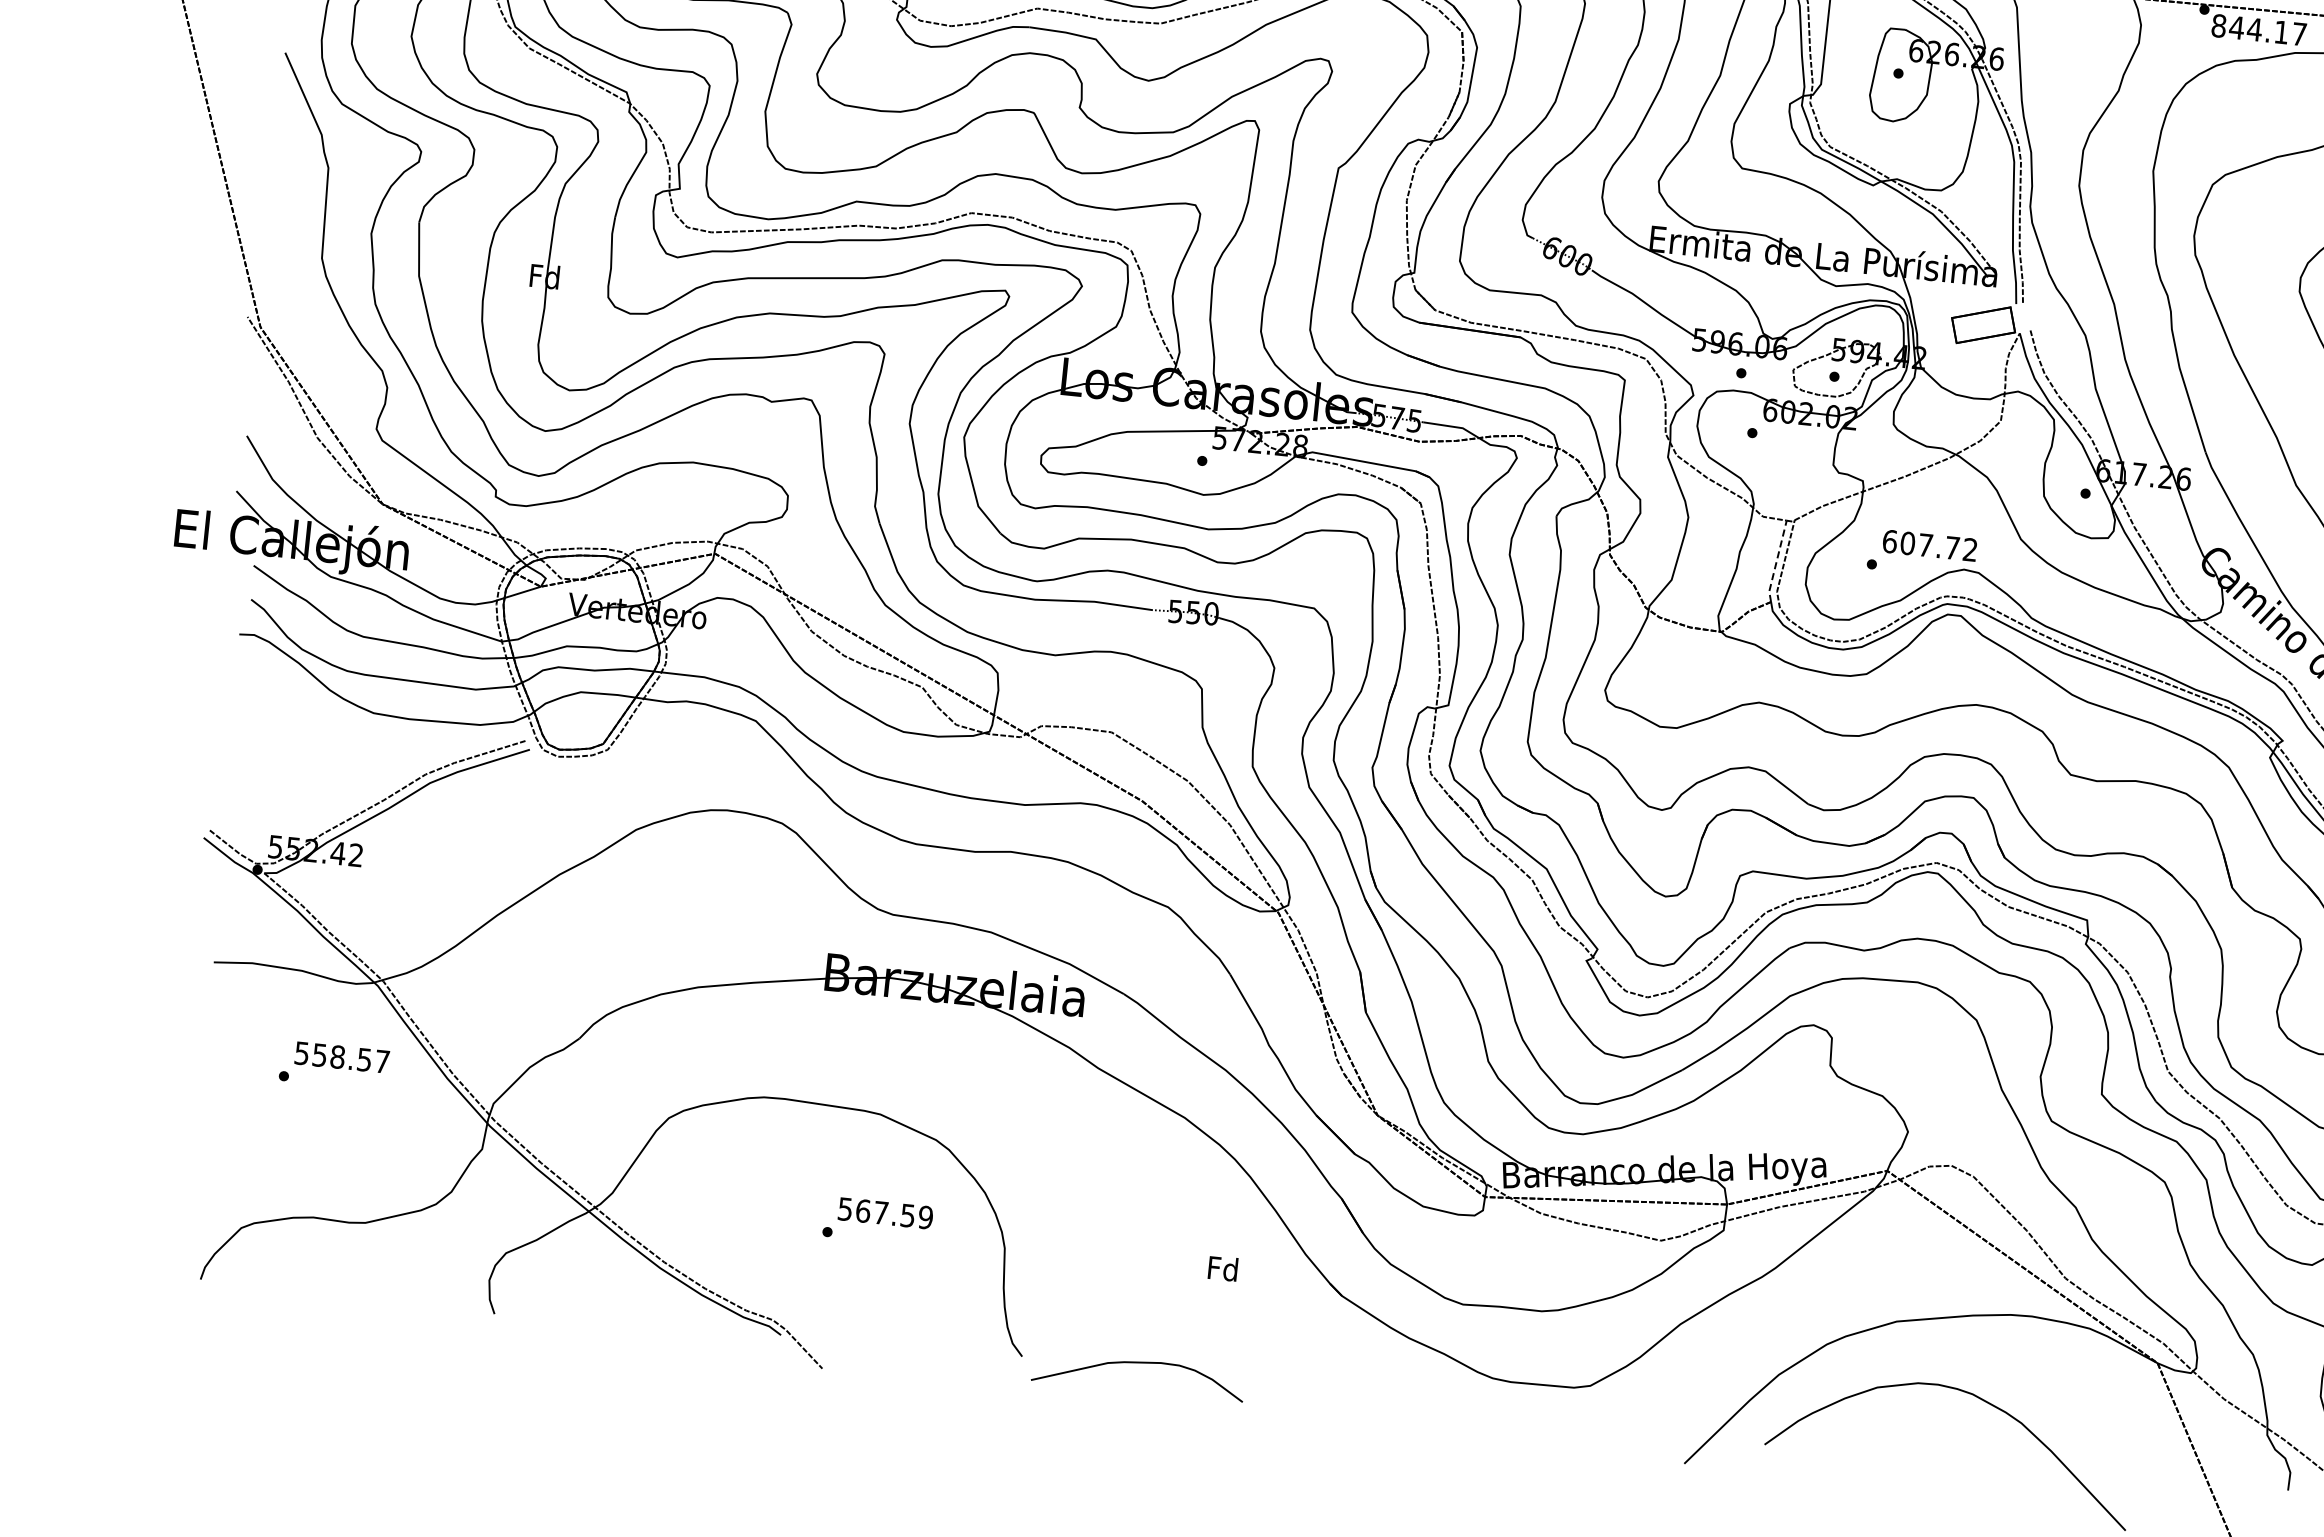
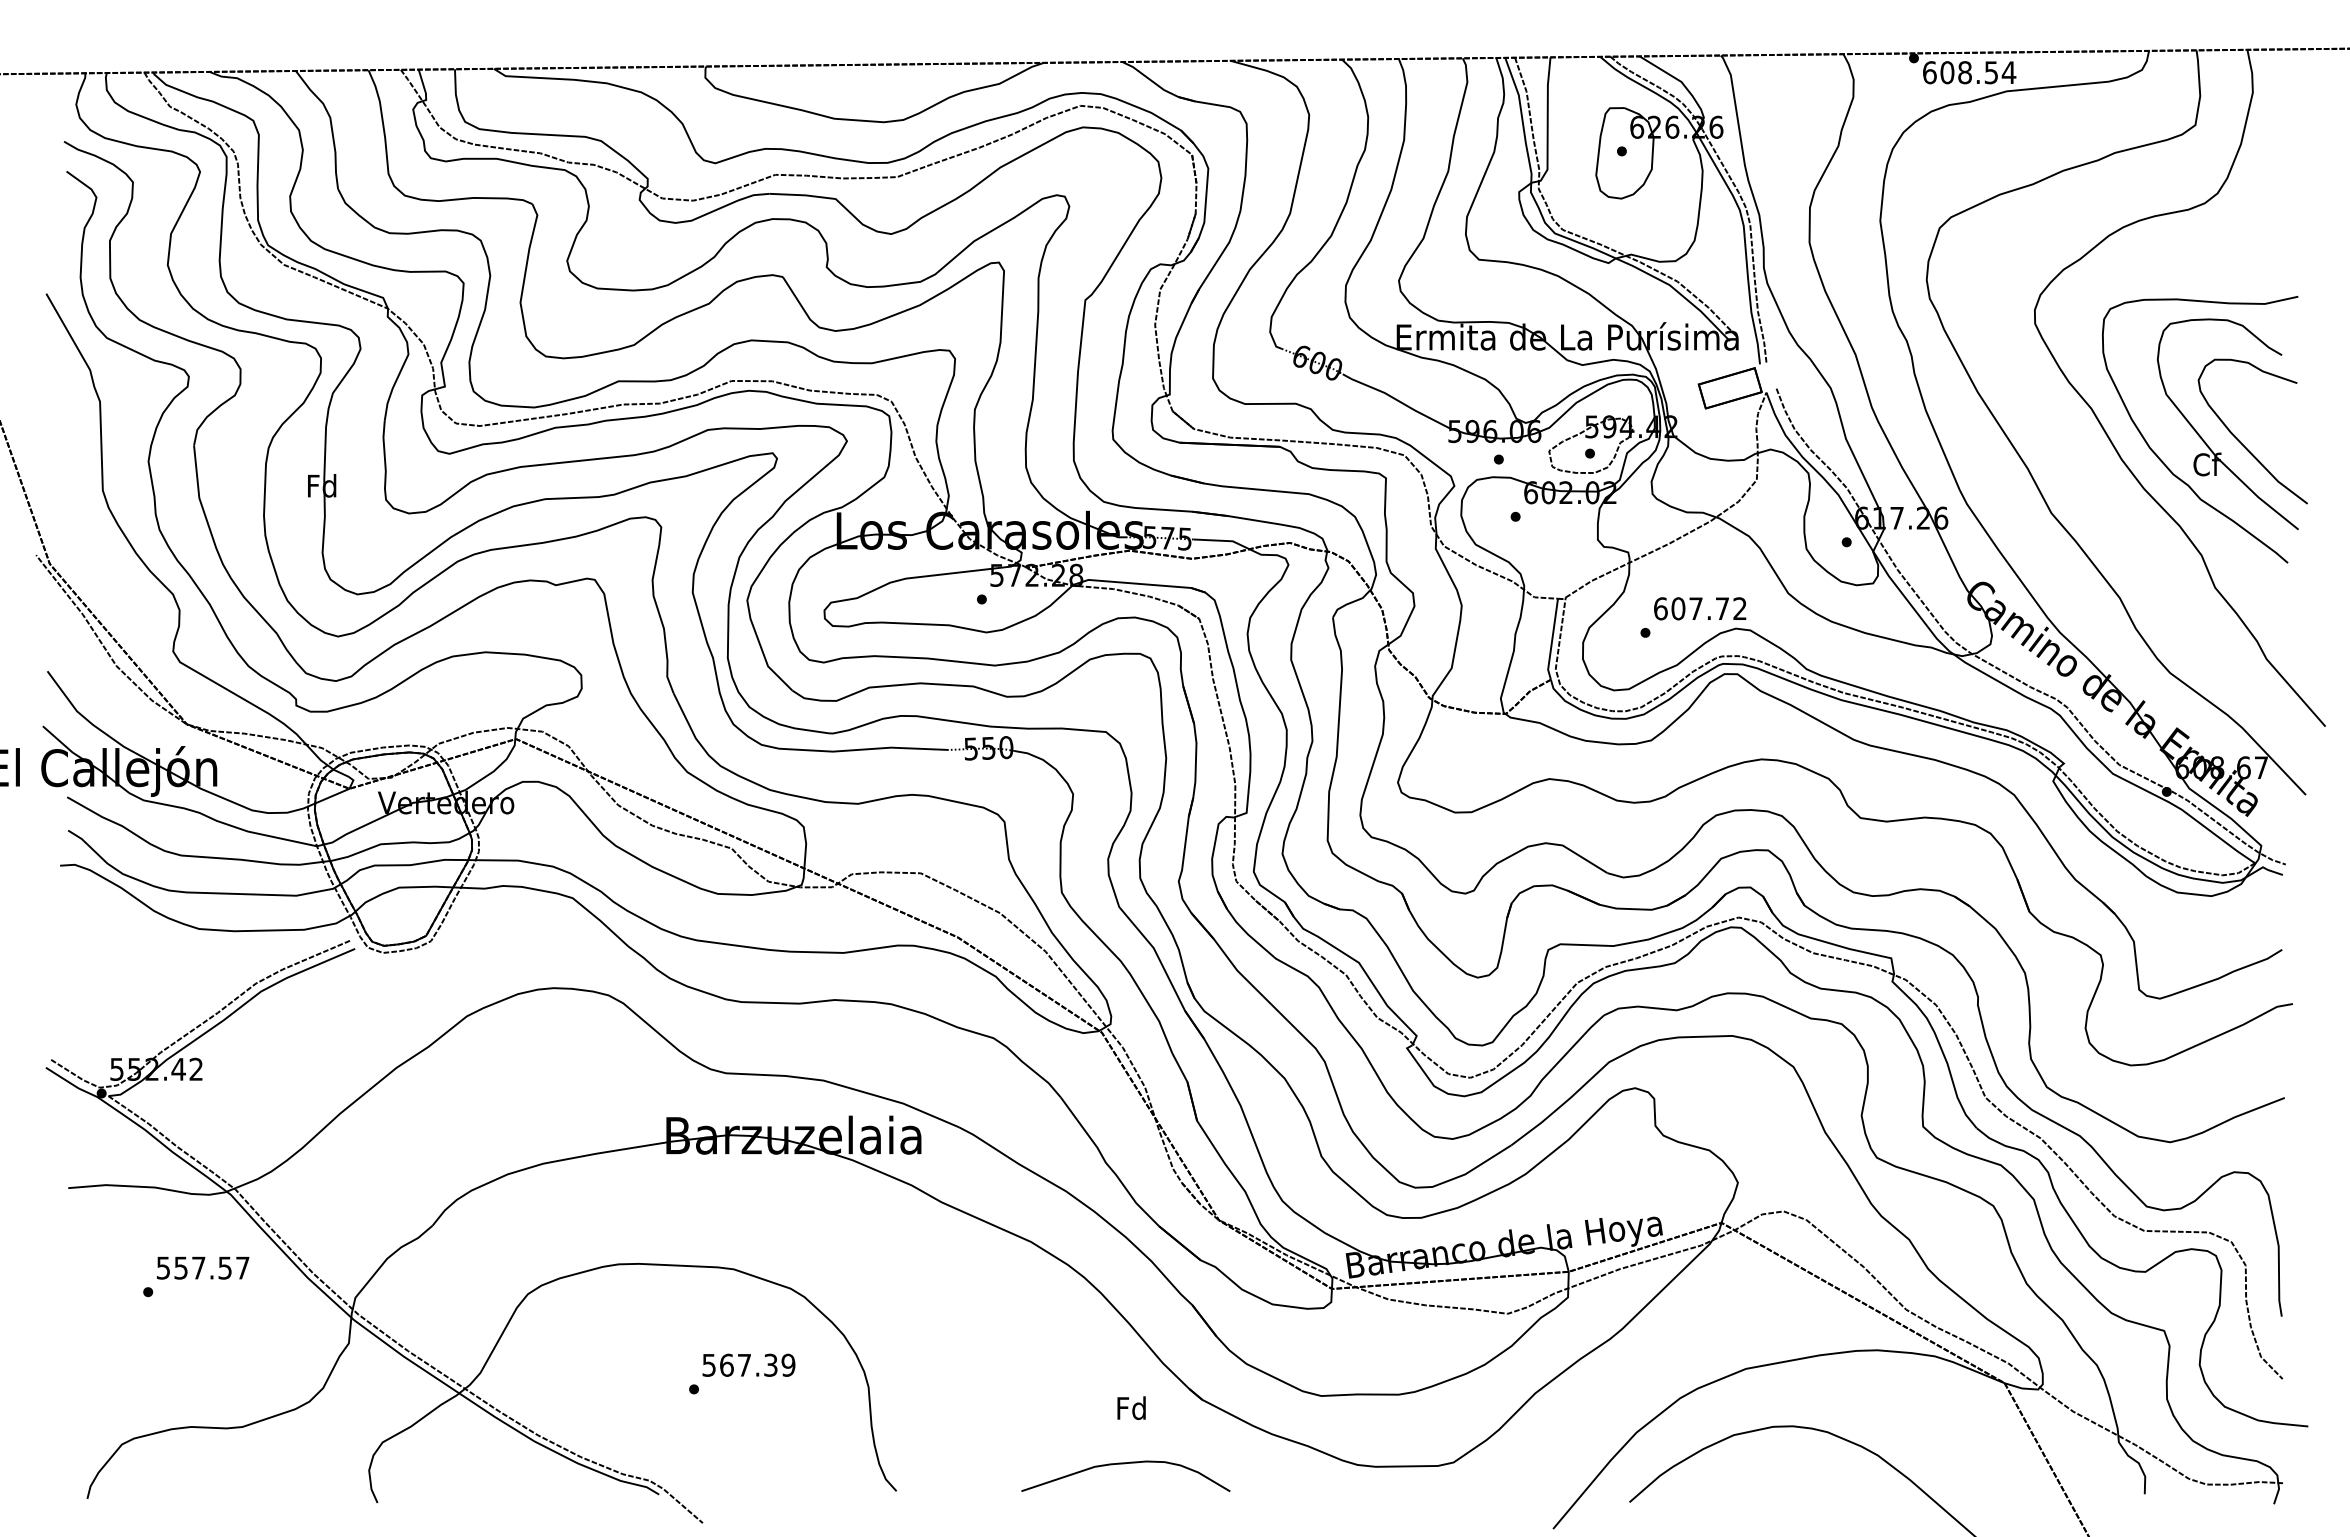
text: (2259, 29) -> (1969, 72), 844.17 -> 608.54
line: (1776, 562) -> (1552, 640), dashed -> solid
text: (337, 1056) -> (198, 1267), 558.57 -> 557.57
text: (907, 1214) -> (770, 1364), 567.59 -> 567.39
text: (1223, 1267) -> (1131, 1407), moved
curve: (1139, 1363) -> (1125, 1464), moved

